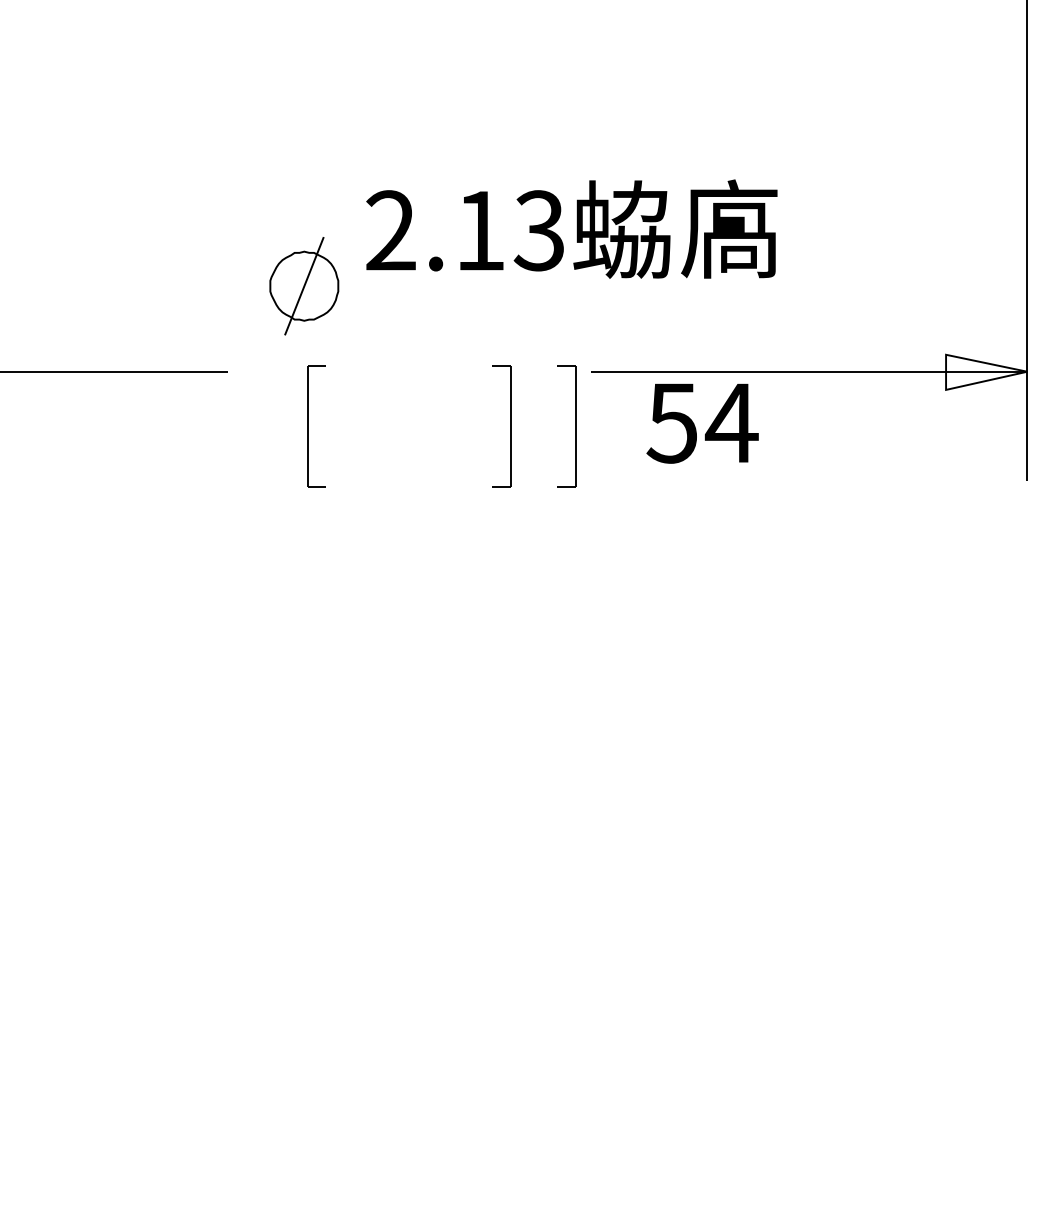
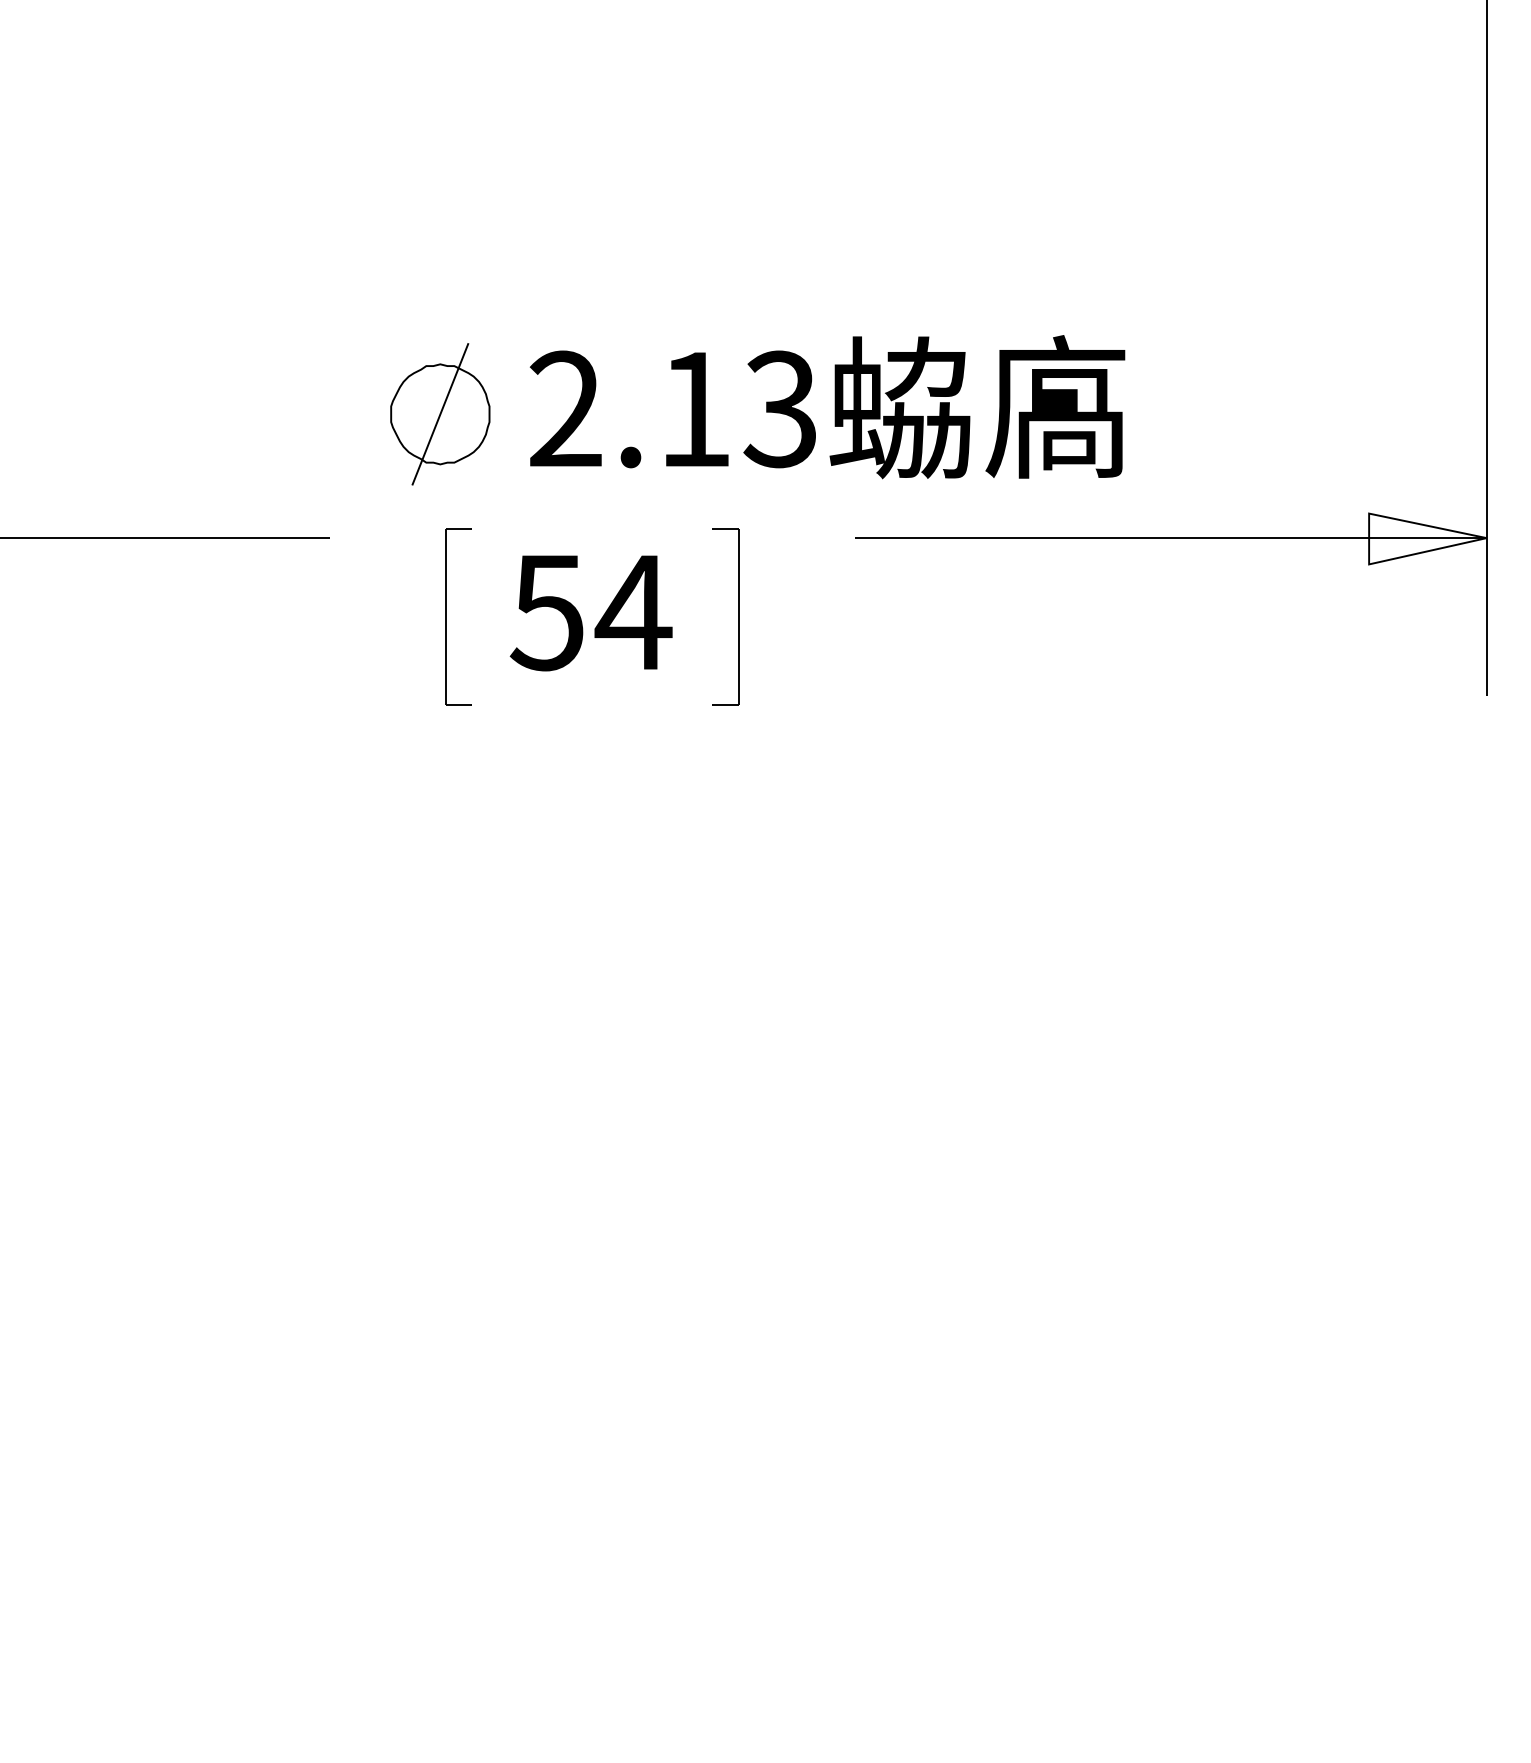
text: (571, 228) -> (827, 406), moved
text: (702, 423) -> (591, 613), moved
part: (575, 426) -> (832, 617), removed

